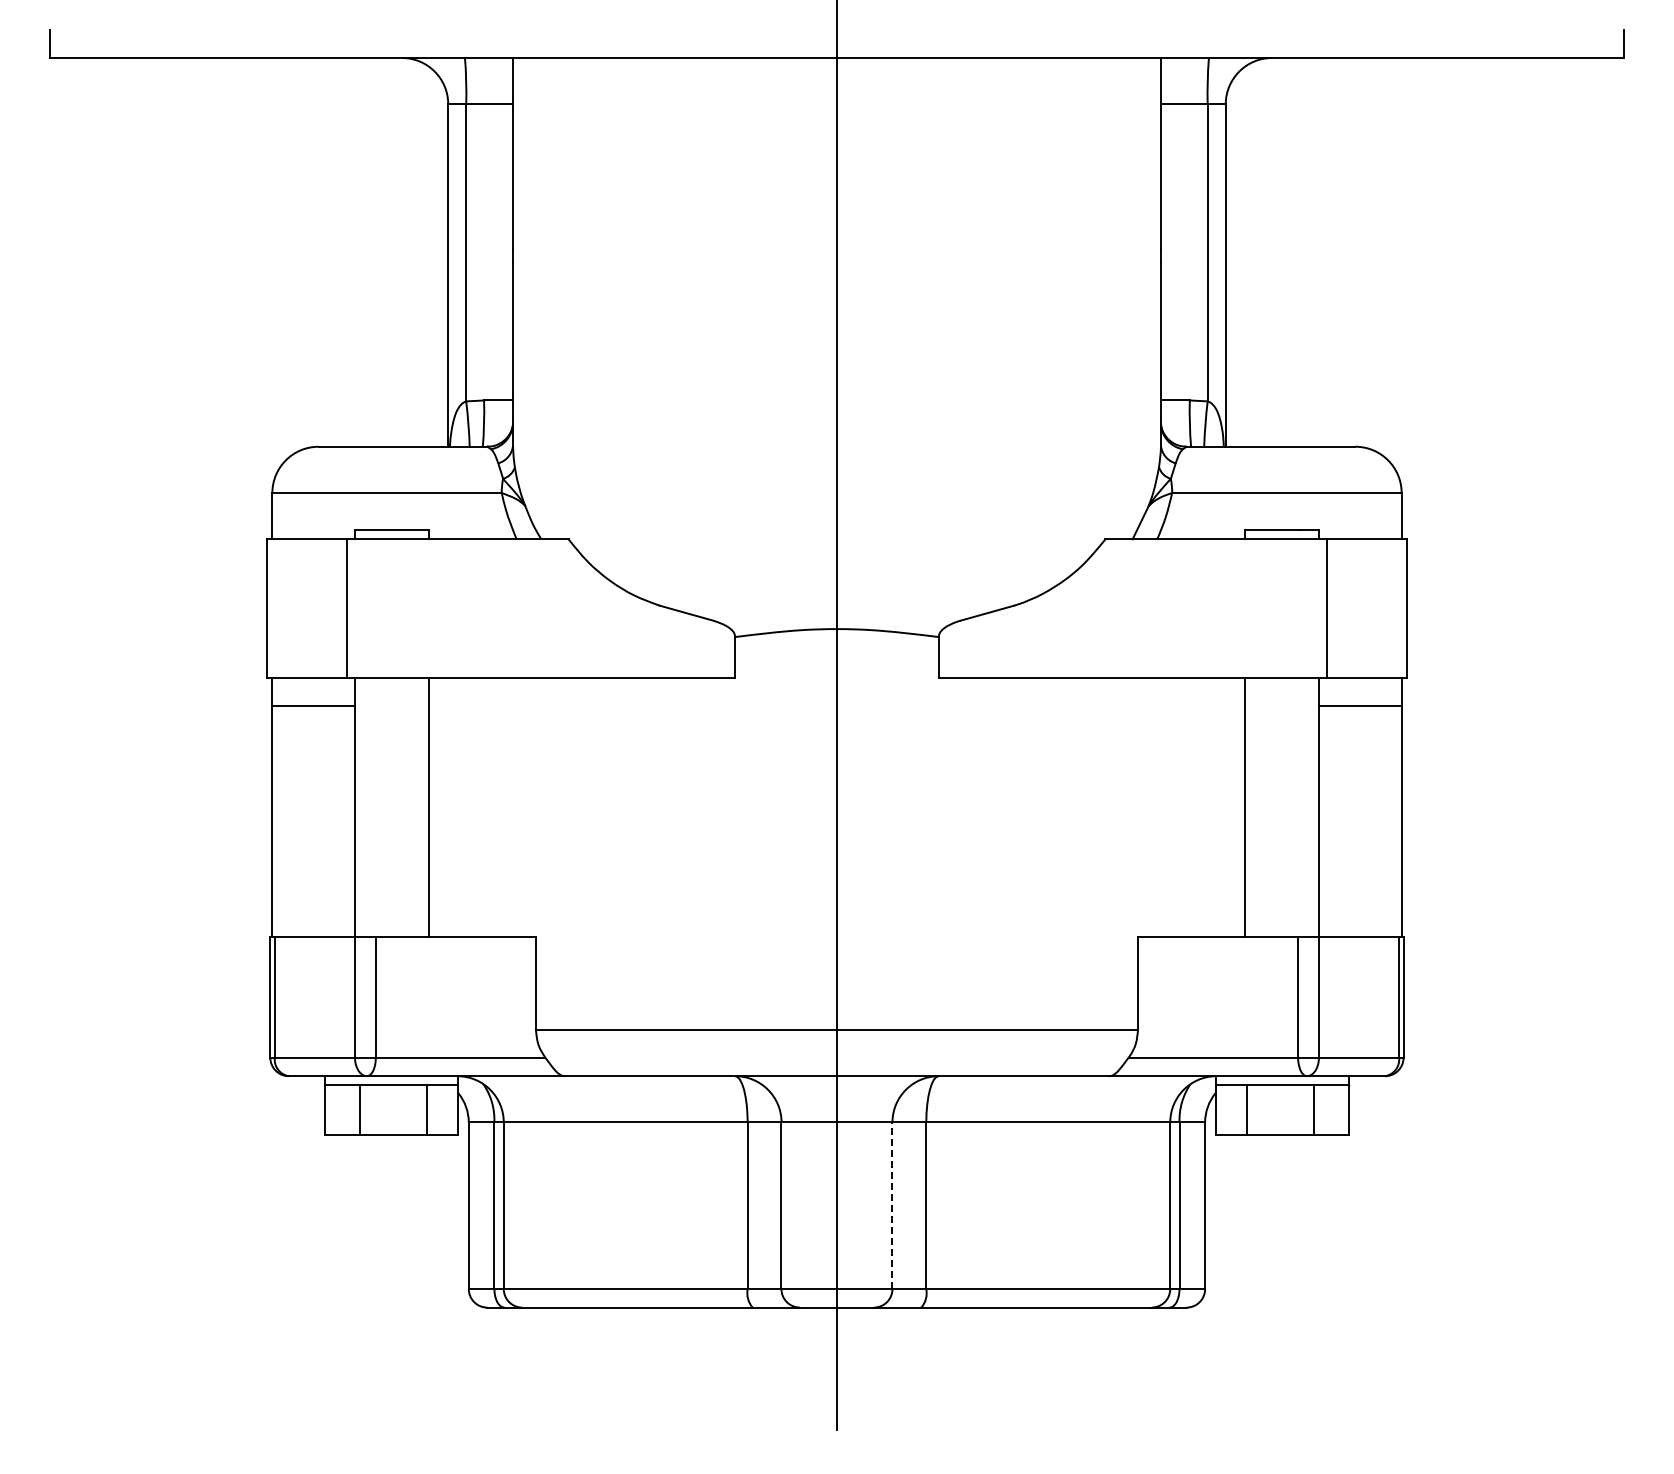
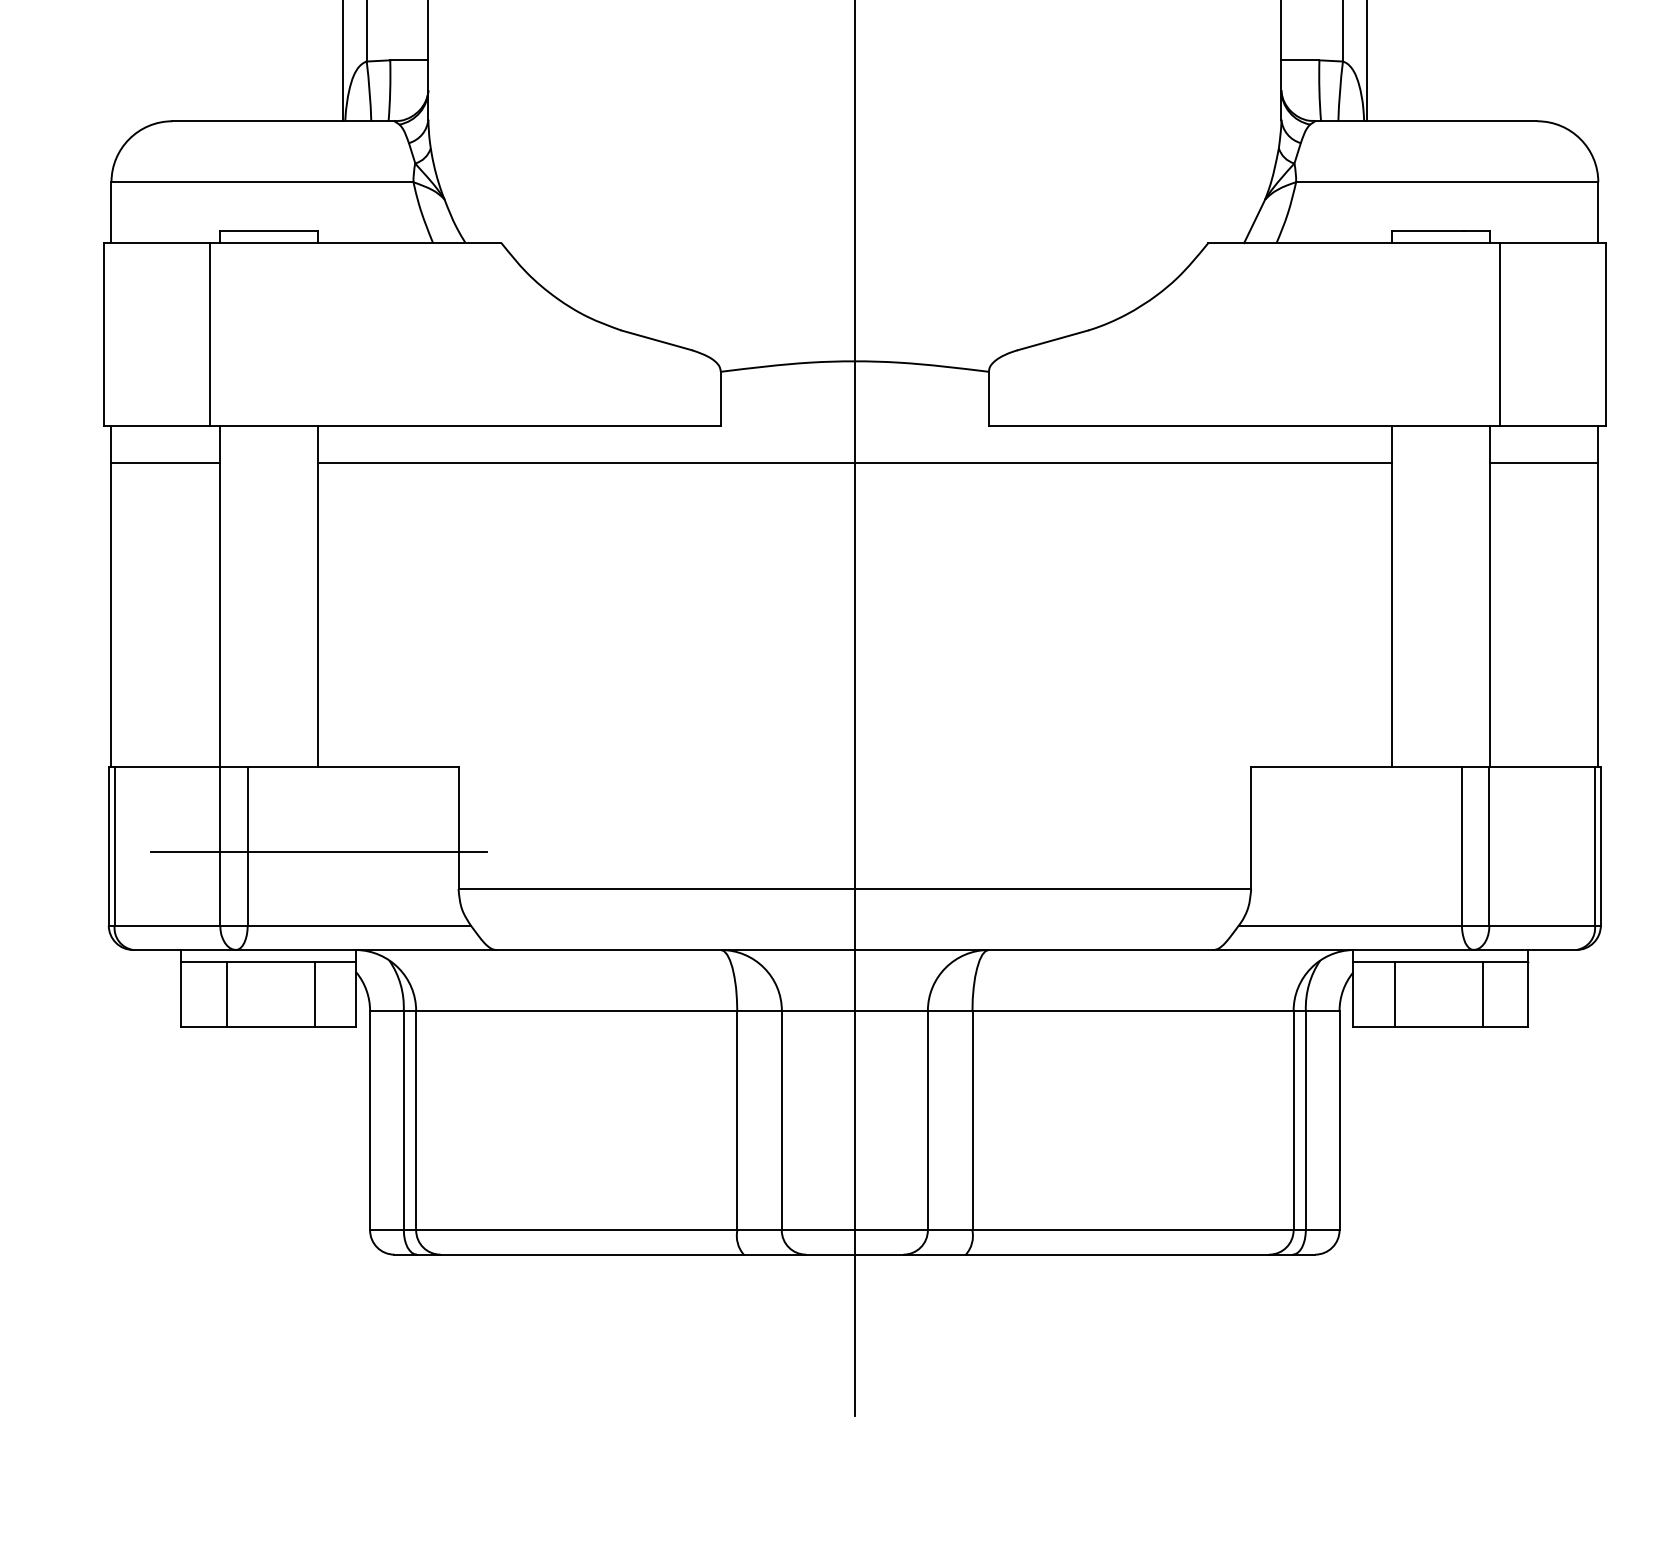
line: (836, 705) -> (854, 461), added
line: (429, 1002) -> (318, 852), added
line: (892, 1205) -> (927, 1120), dashed -> solid

